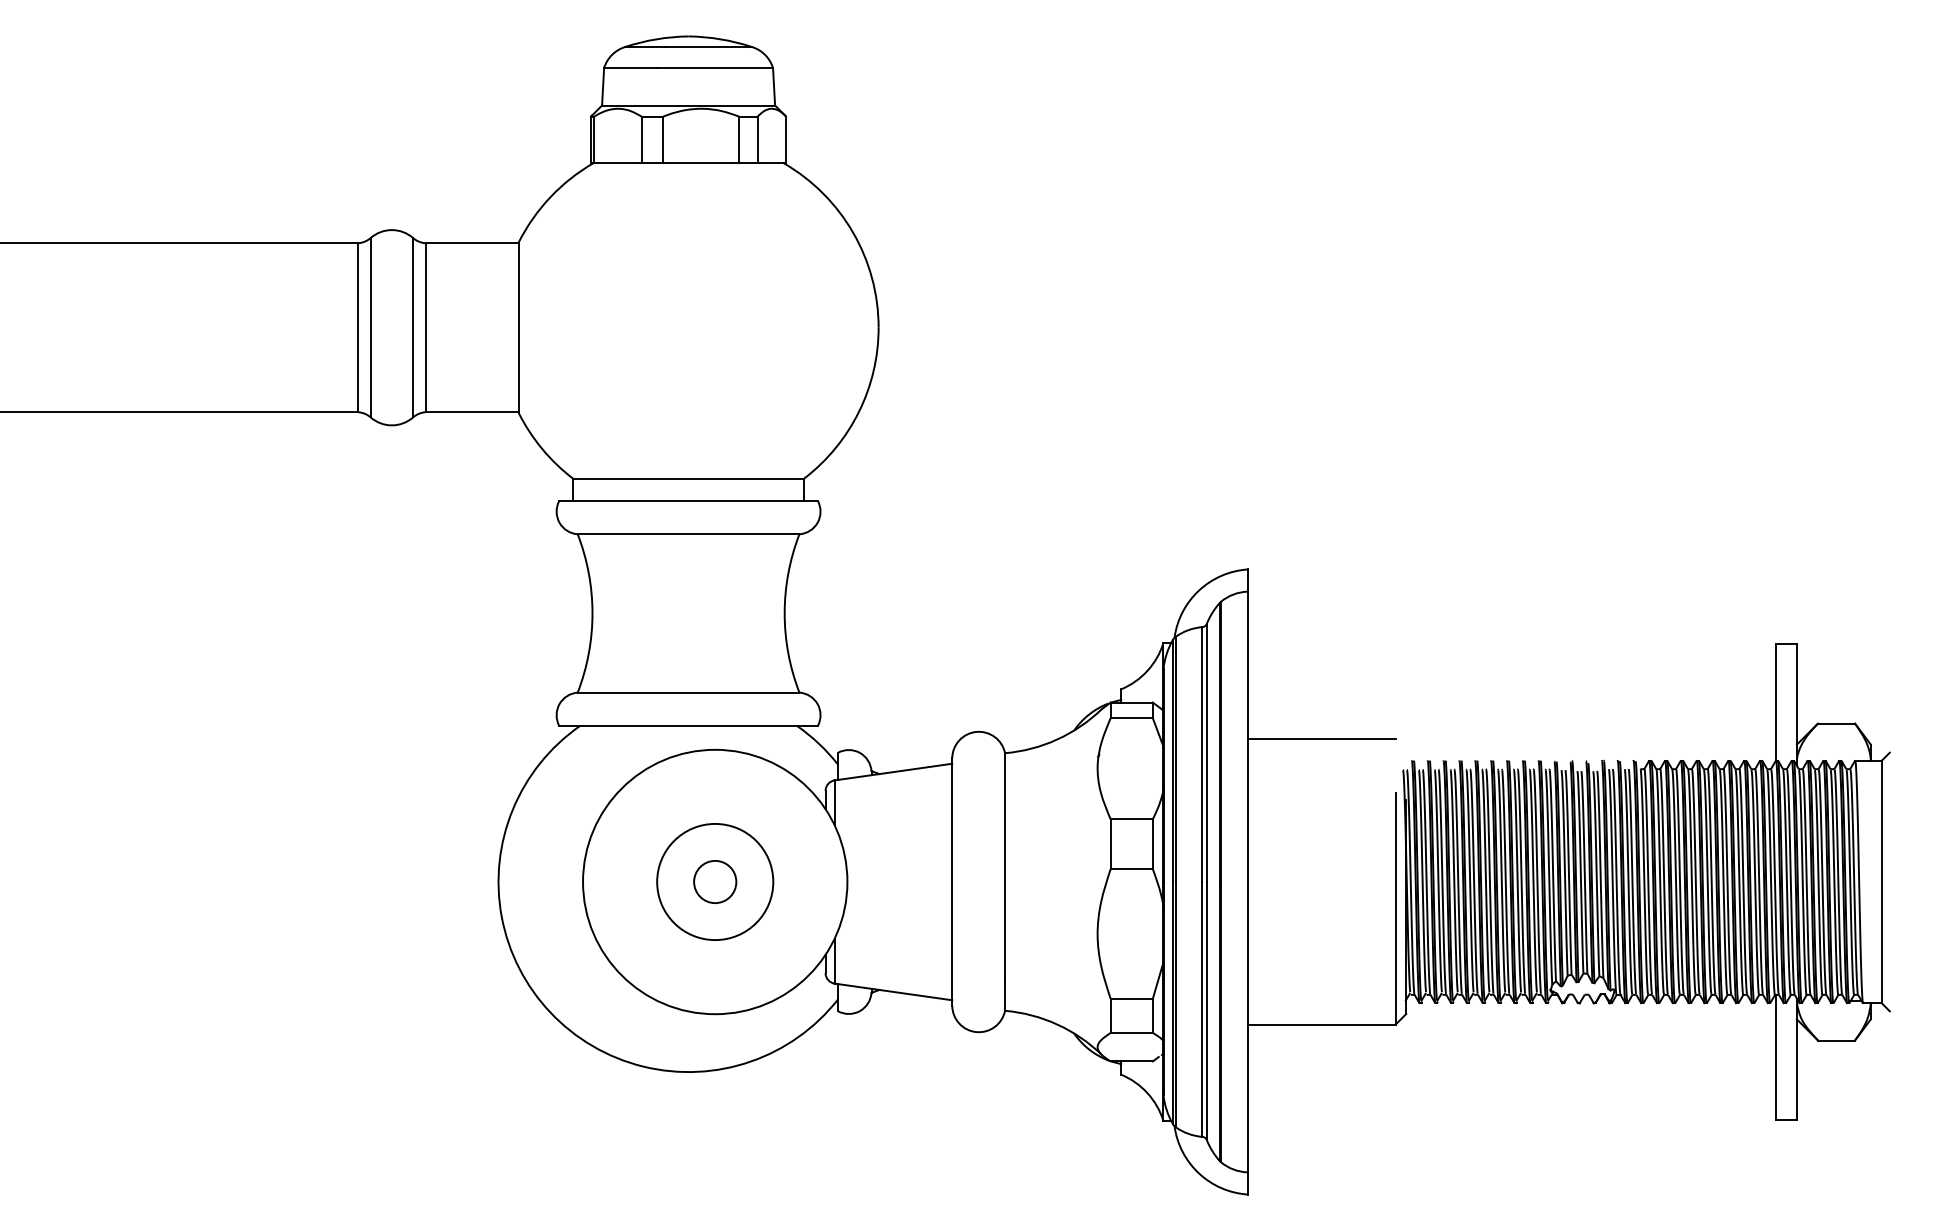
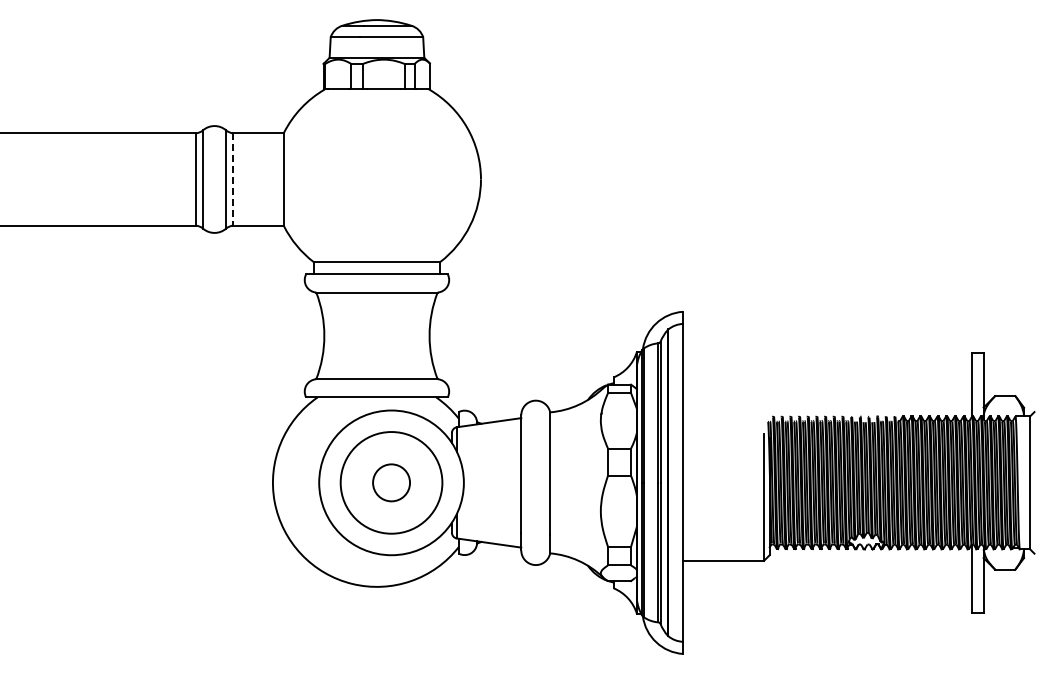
line: (426, 327) -> (233, 179), solid -> dashed
line: (1321, 738) -> (723, 404), removed
circle: (715, 881) -> (391, 482), size x1.6
circle: (715, 881) -> (391, 482), size x1.6

